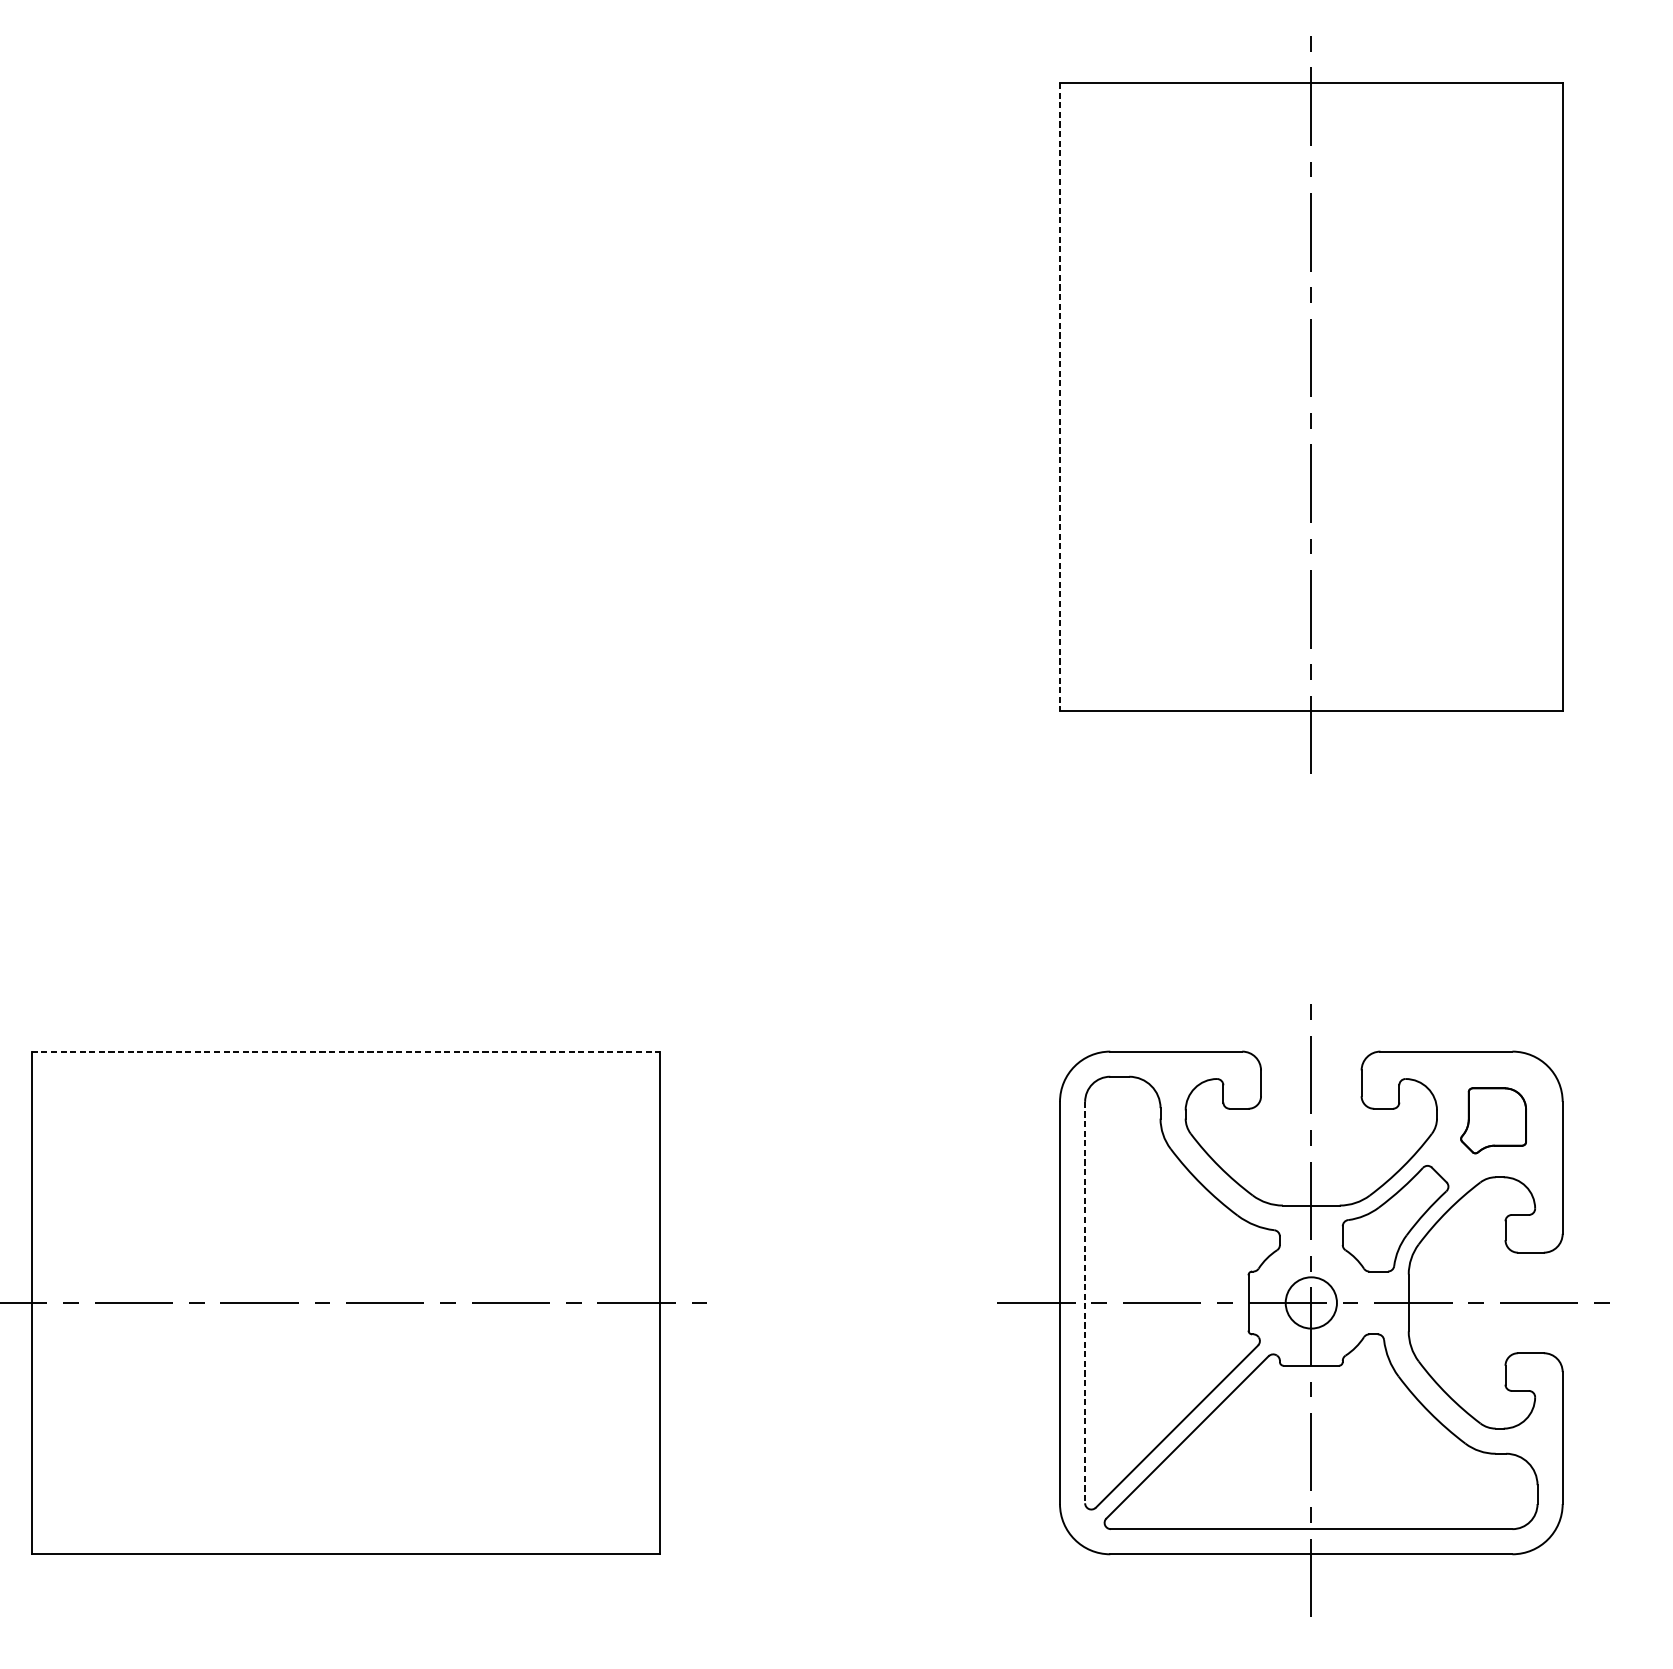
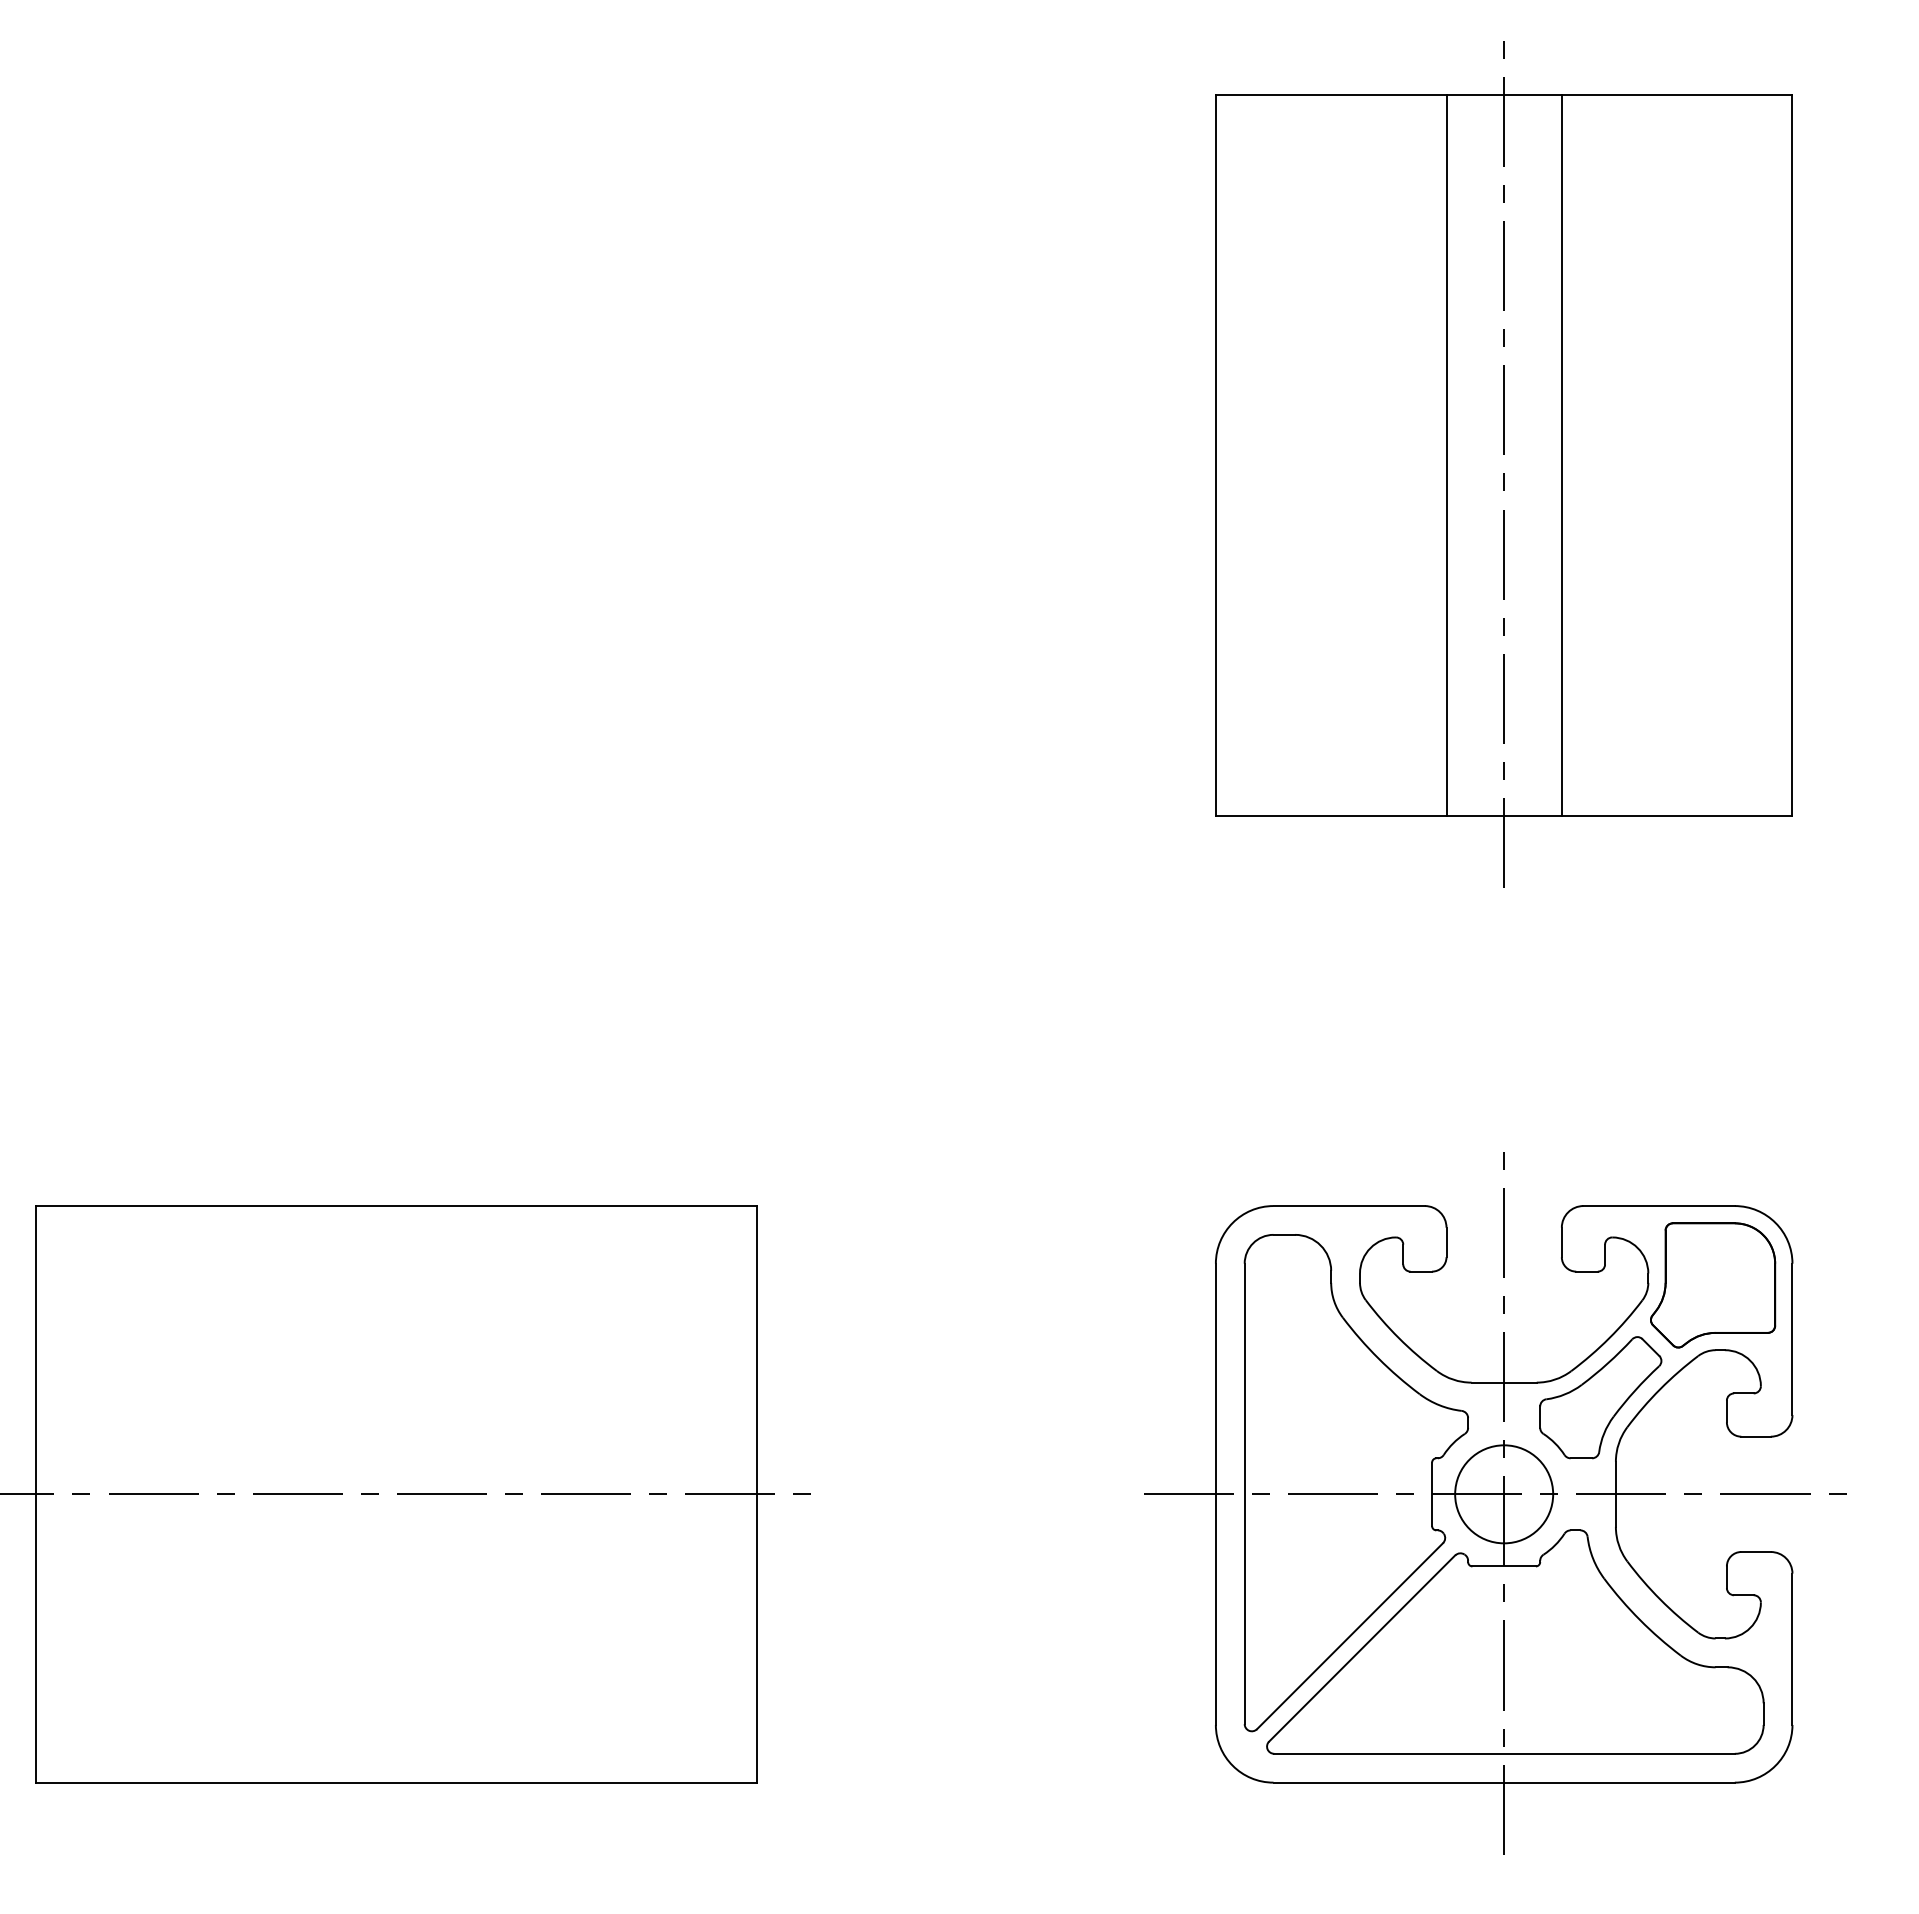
line: (1059, 397) -> (1215, 455), dashed -> solid
line: (1261, 397) -> (1446, 455), added
line: (1361, 397) -> (1561, 455), added
line: (346, 1052) -> (397, 1206), dashed -> solid
part: (1493, 1120) -> (1713, 1285), size x1.67
line: (1084, 1303) -> (1244, 1494), dashed -> solid
circle: (1311, 1303) -> (1504, 1494), size x1.67

